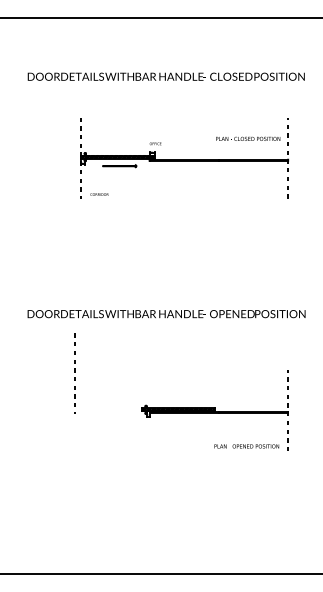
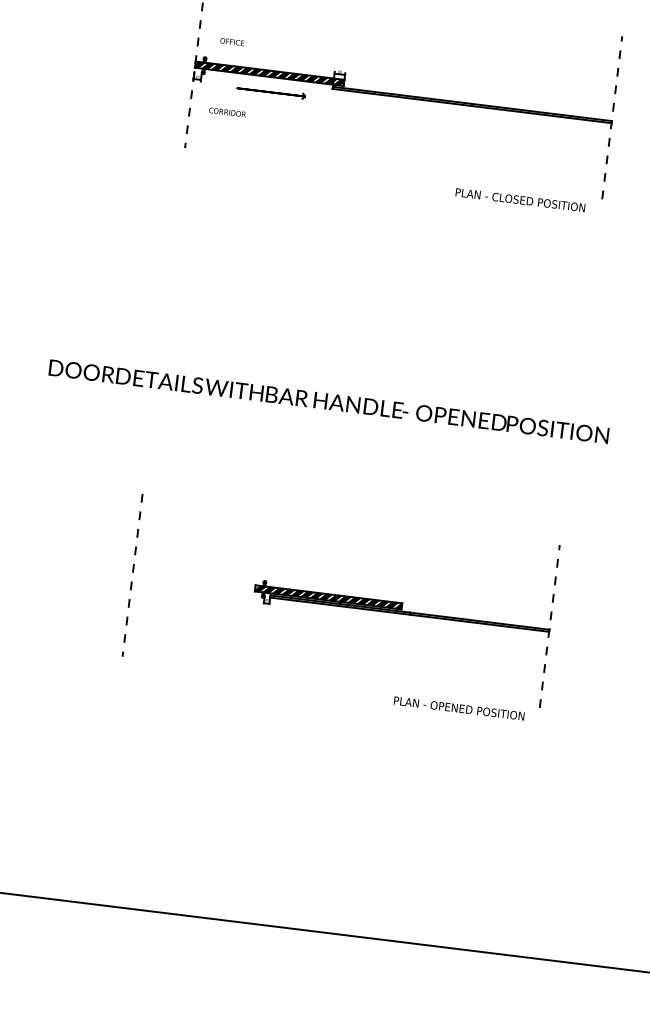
text: (248, 138) -> (521, 199), moved
text: (155, 143) -> (232, 41), moved
text: (99, 194) -> (227, 112), moved
line: (74, 372) -> (132, 572), moved
text: (246, 446) -> (458, 708), moved

